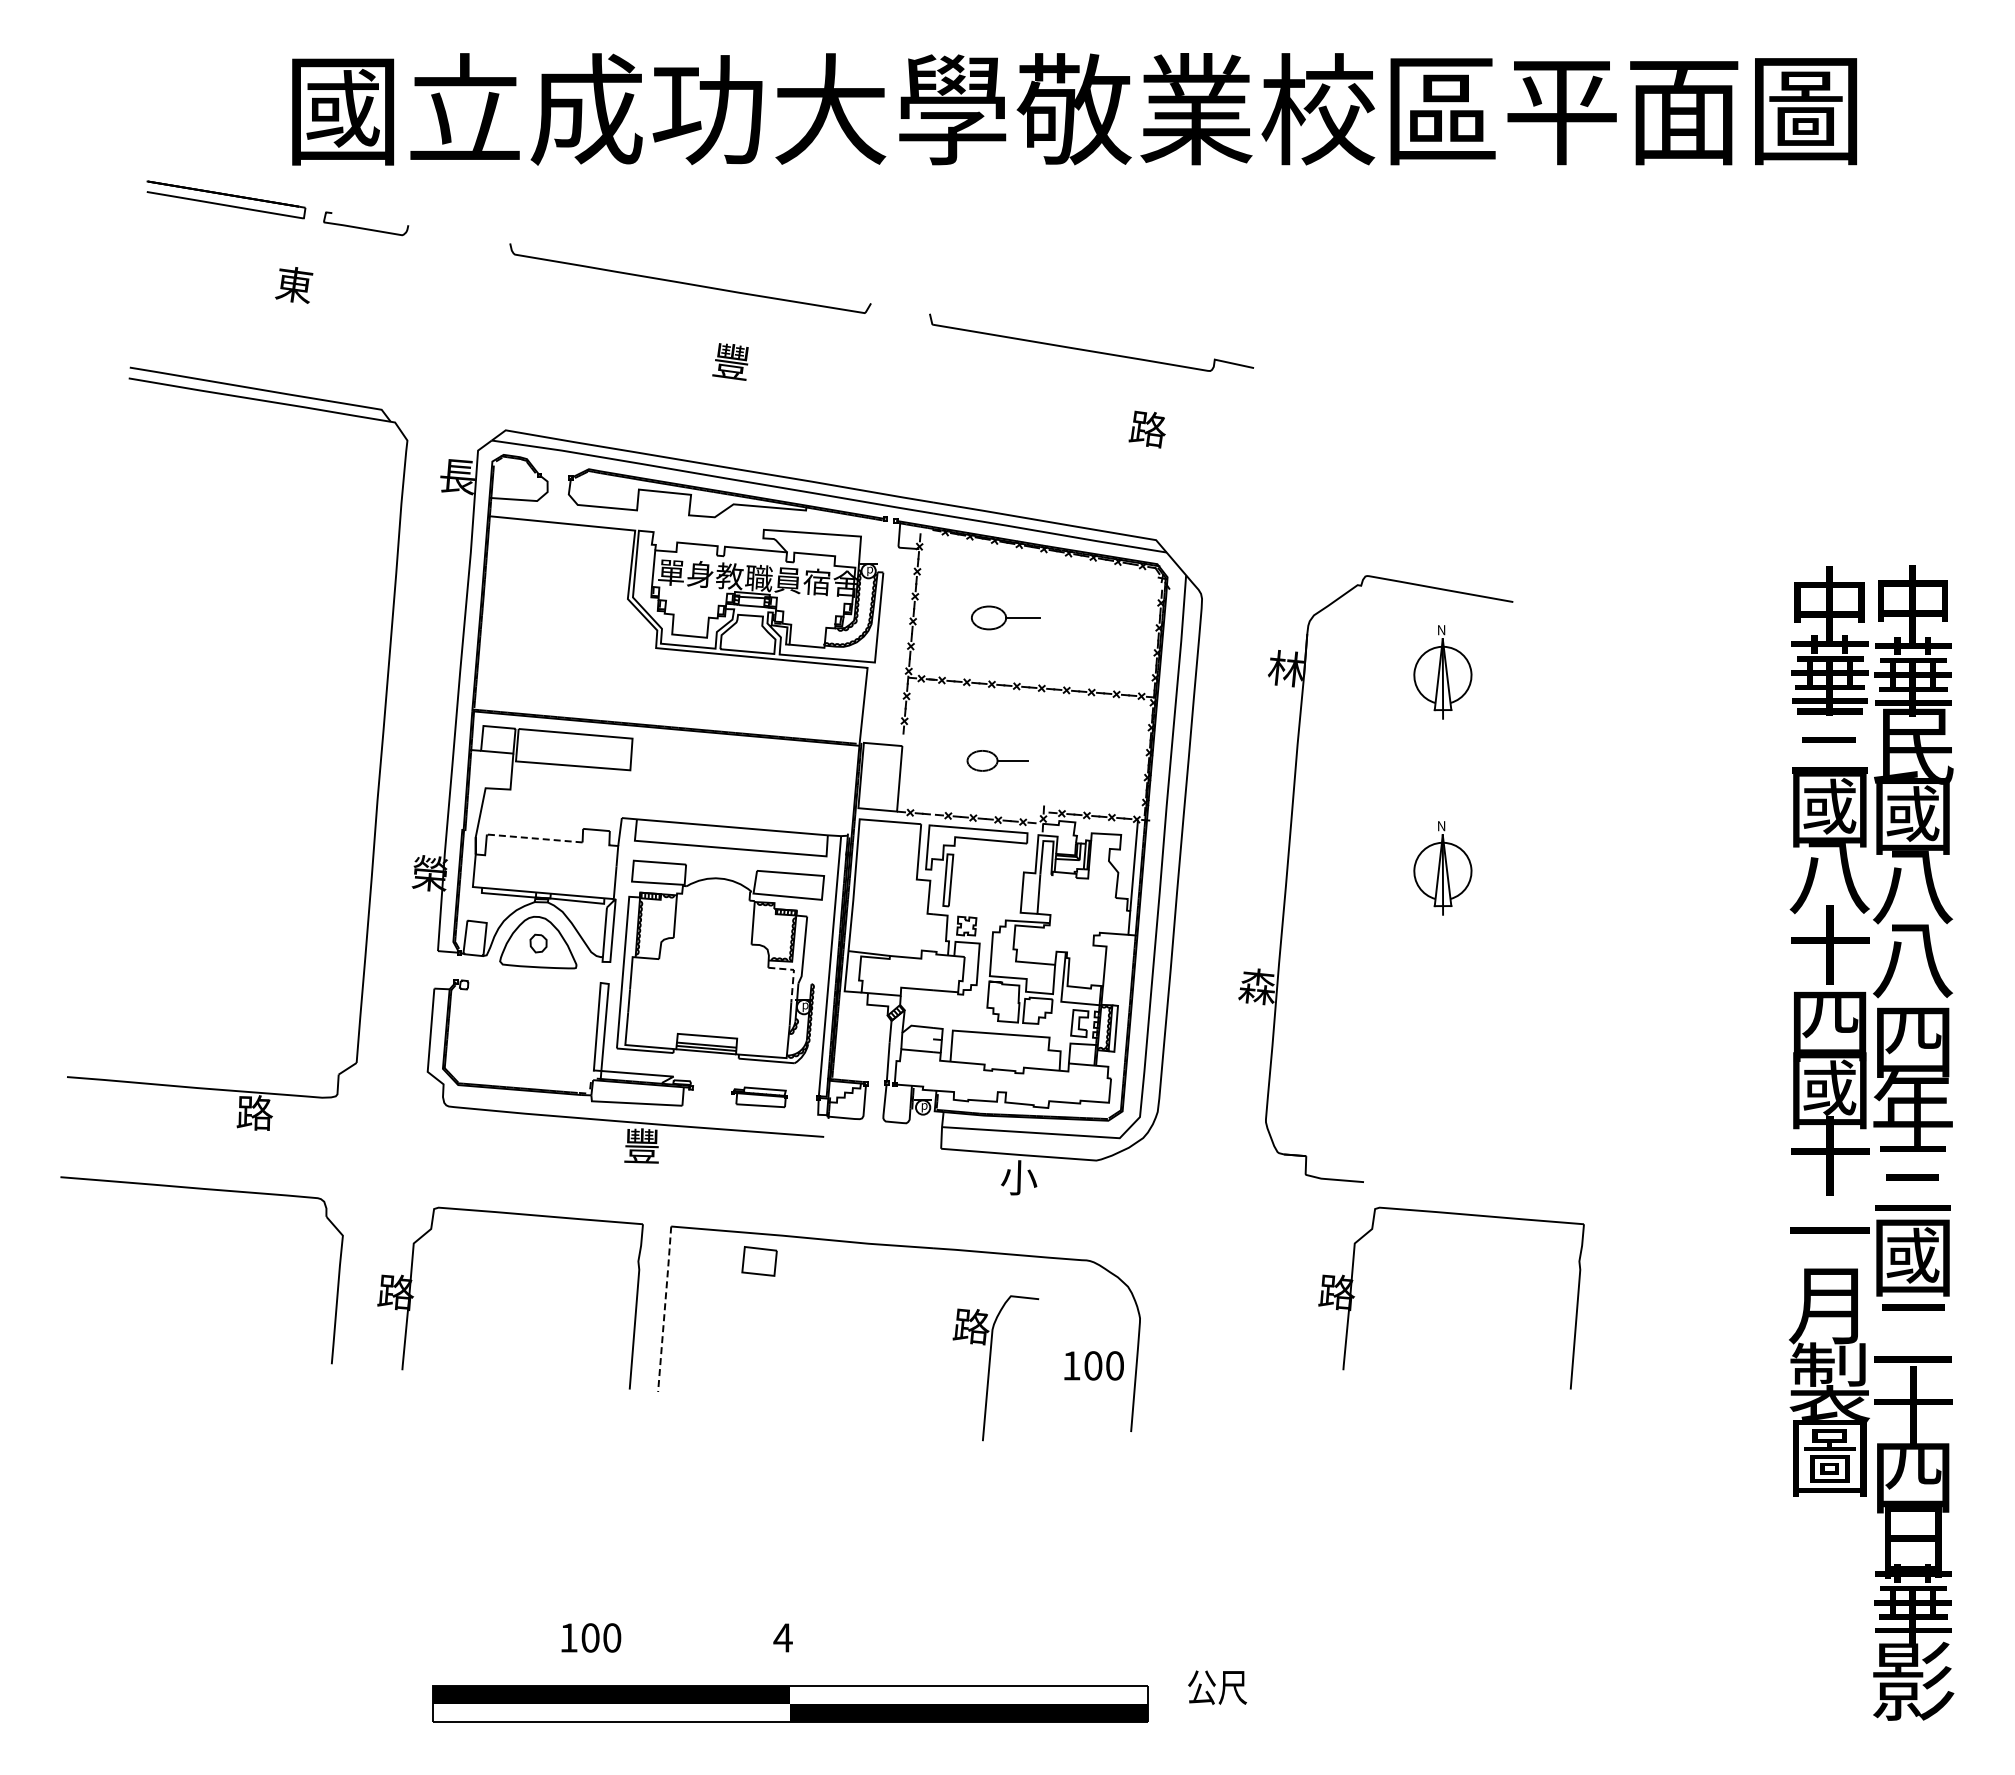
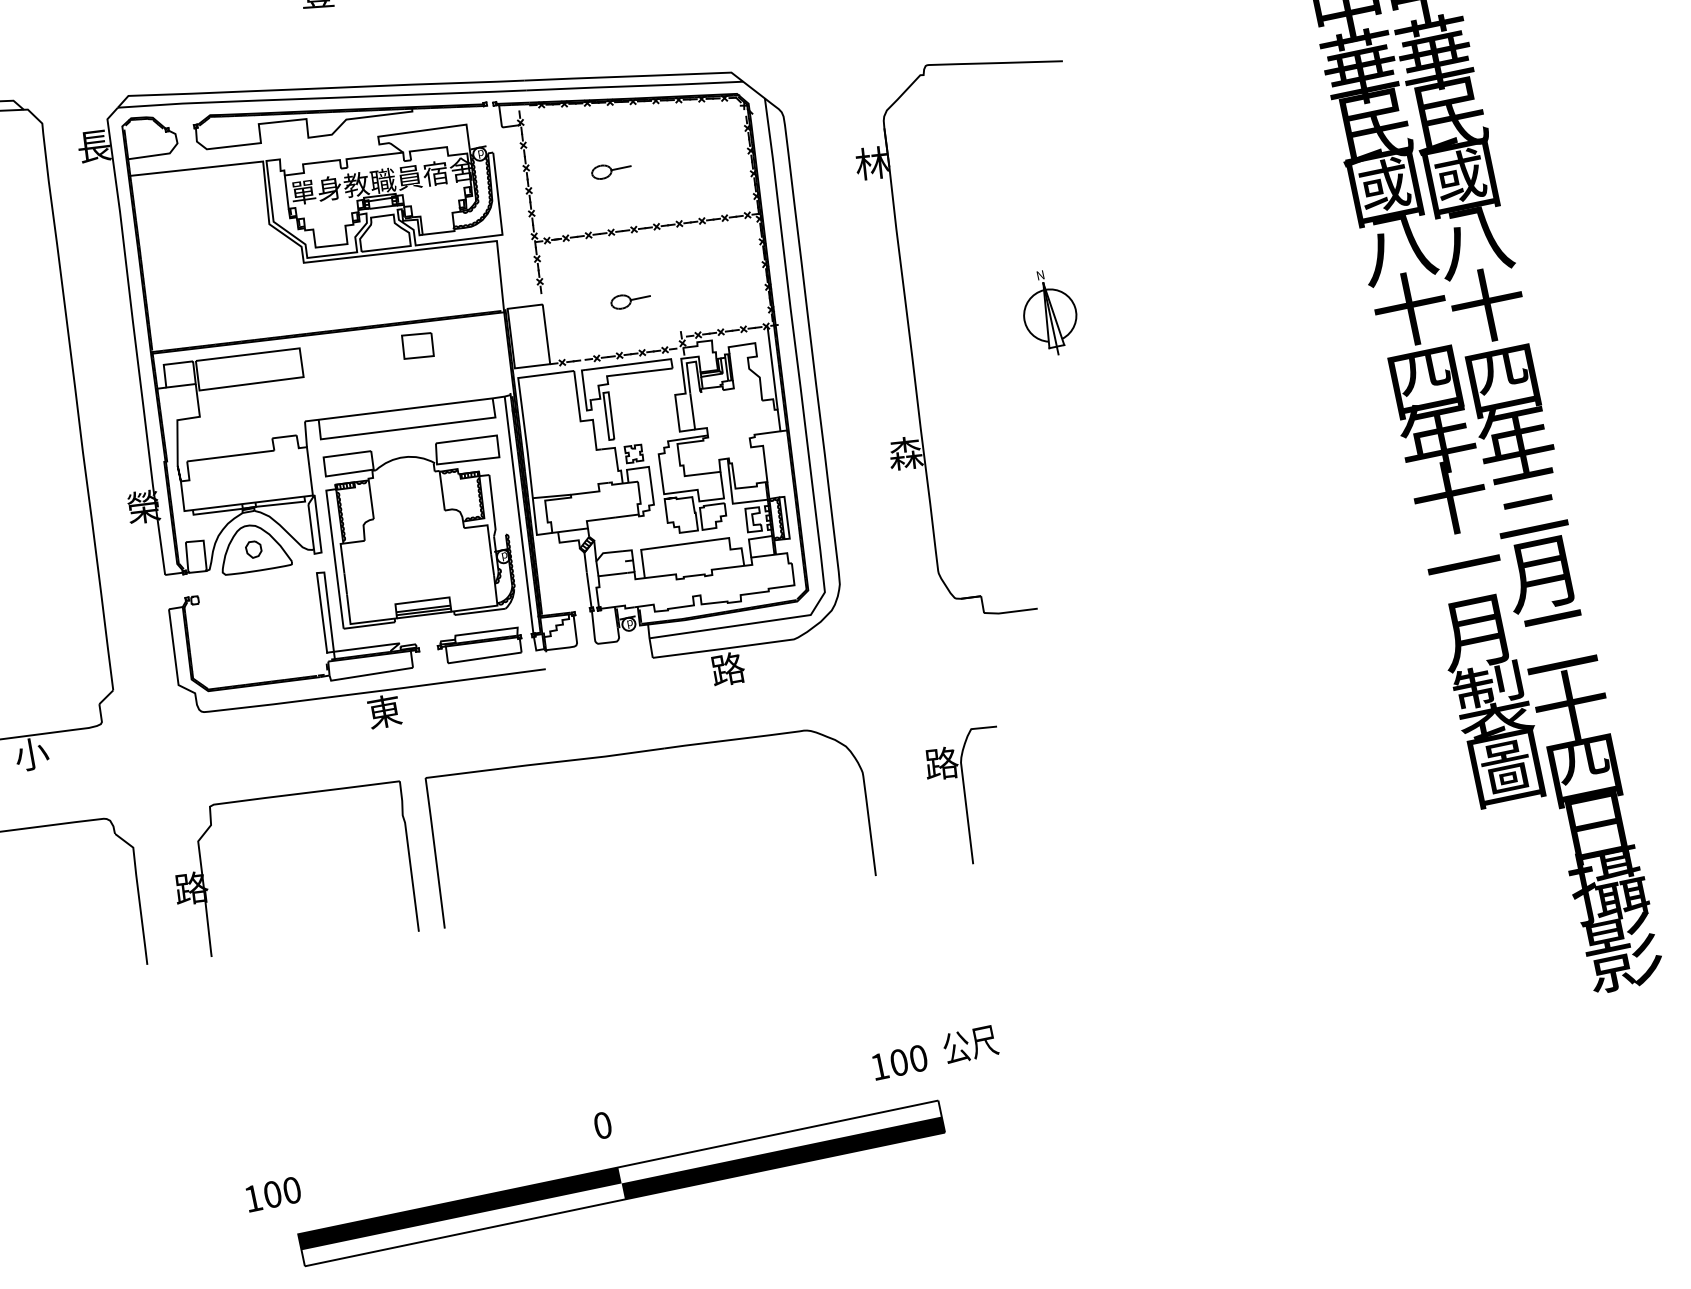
part: (1005, 617) -> (611, 170), size x0.62
part: (1442, 672) -> (1012, 137), removed
text: (1830, 742) -> (1373, 127), 三 -> 民
part: (997, 761) -> (630, 300), size x0.71
line: (534, 838) -> (230, 456), dashed -> solid
text: (1913, 958) -> (1487, 305), 八 -> 十
line: (793, 972) -> (487, 527), dashed -> solid
text: (1829, 1088) -> (1437, 437), 國 -> 年
part: (759, 1097) -> (480, 645), size x1.67
text: (254, 1112) -> (31, 753), 路 -> 小
text: (641, 1146) -> (384, 711), 豐 -> 東
text: (1018, 1177) -> (727, 669), 小 -> 路
part: (1461, 1215) -> (1131, 620), removed
text: (1910, 1257) -> (1541, 573), 國 -> 月
part: (759, 1261) -> (417, 345), moved
line: (664, 1307) -> (434, 851), dashed -> solid
text: (1093, 1365) -> (899, 1062), moved
part: (995, 1368) -> (970, 796), moved
text: (1912, 1604) -> (1607, 884), 華 -> 攝
text: (591, 1637) -> (273, 1193), moved
text: (782, 1637) -> (602, 1125), 4 -> 0
text: (1217, 1687) -> (970, 1044), moved

